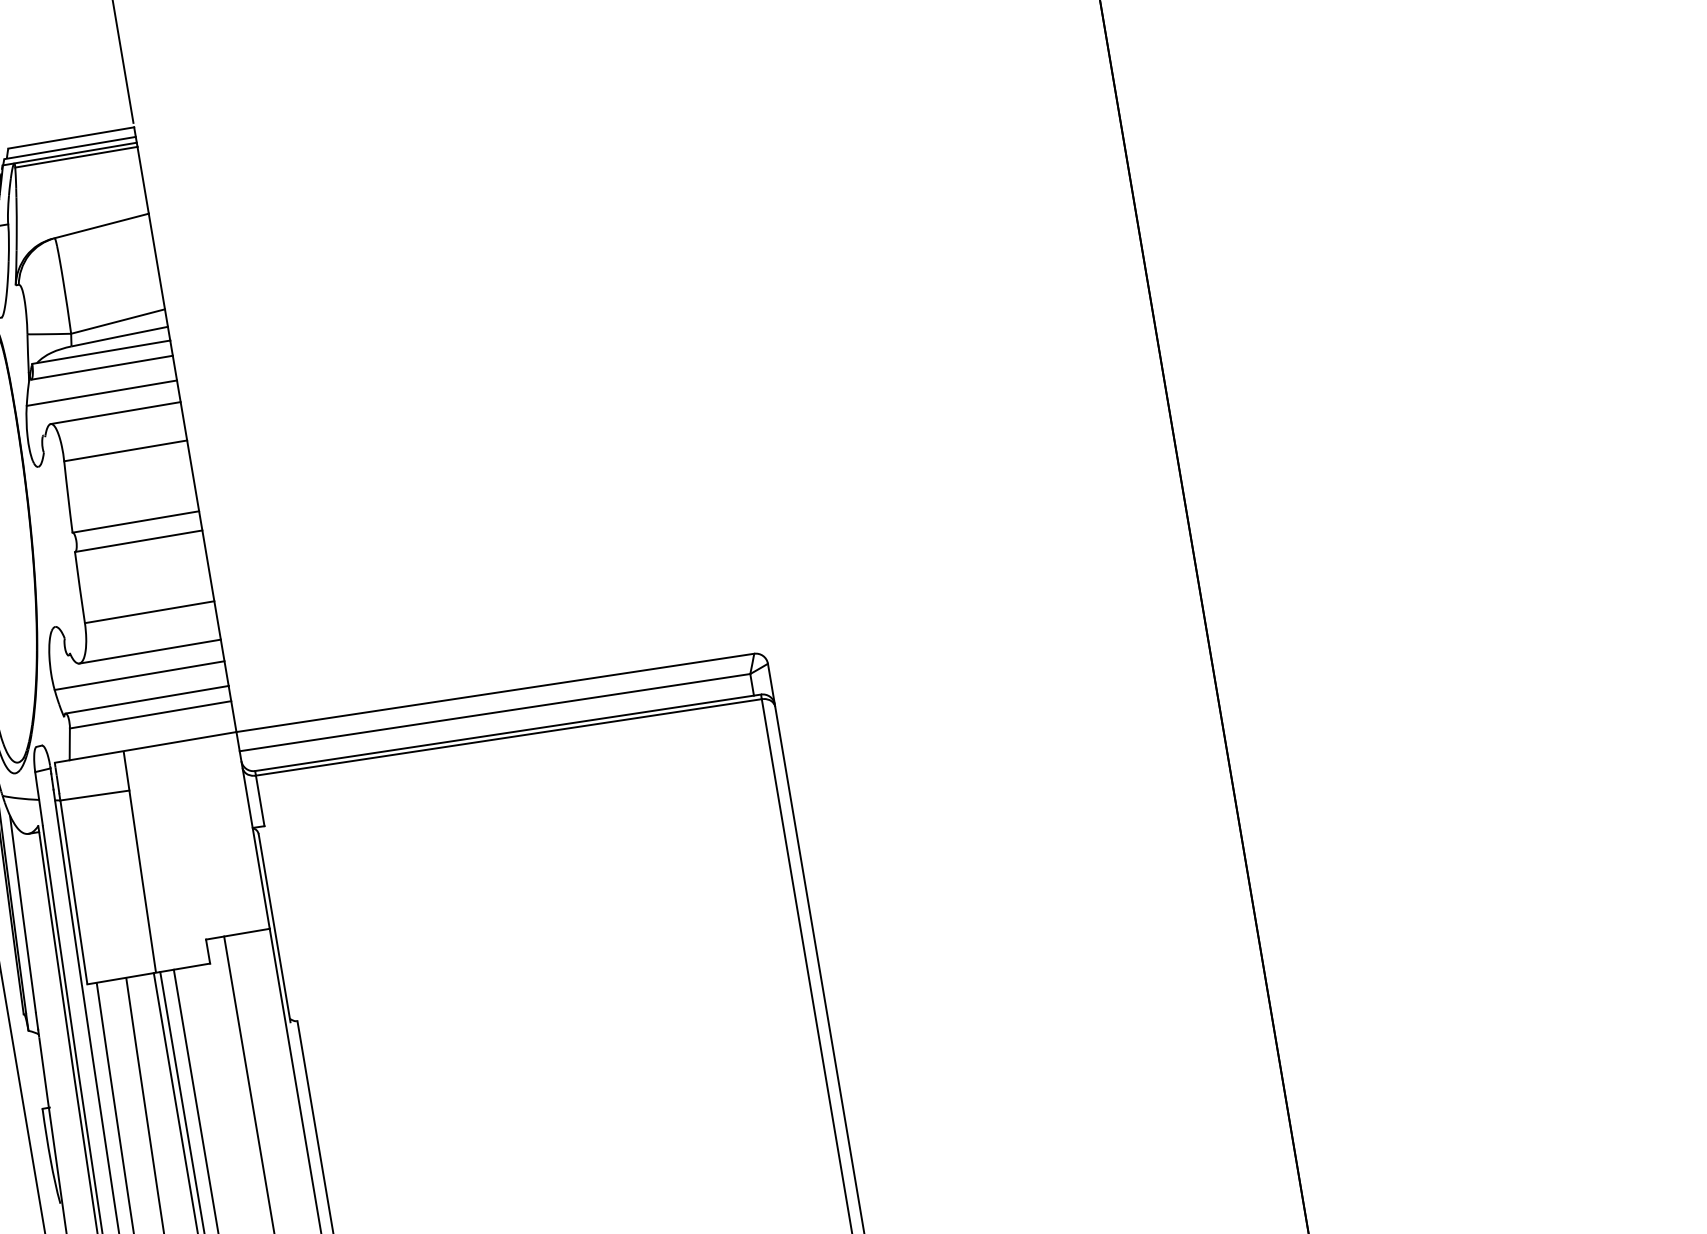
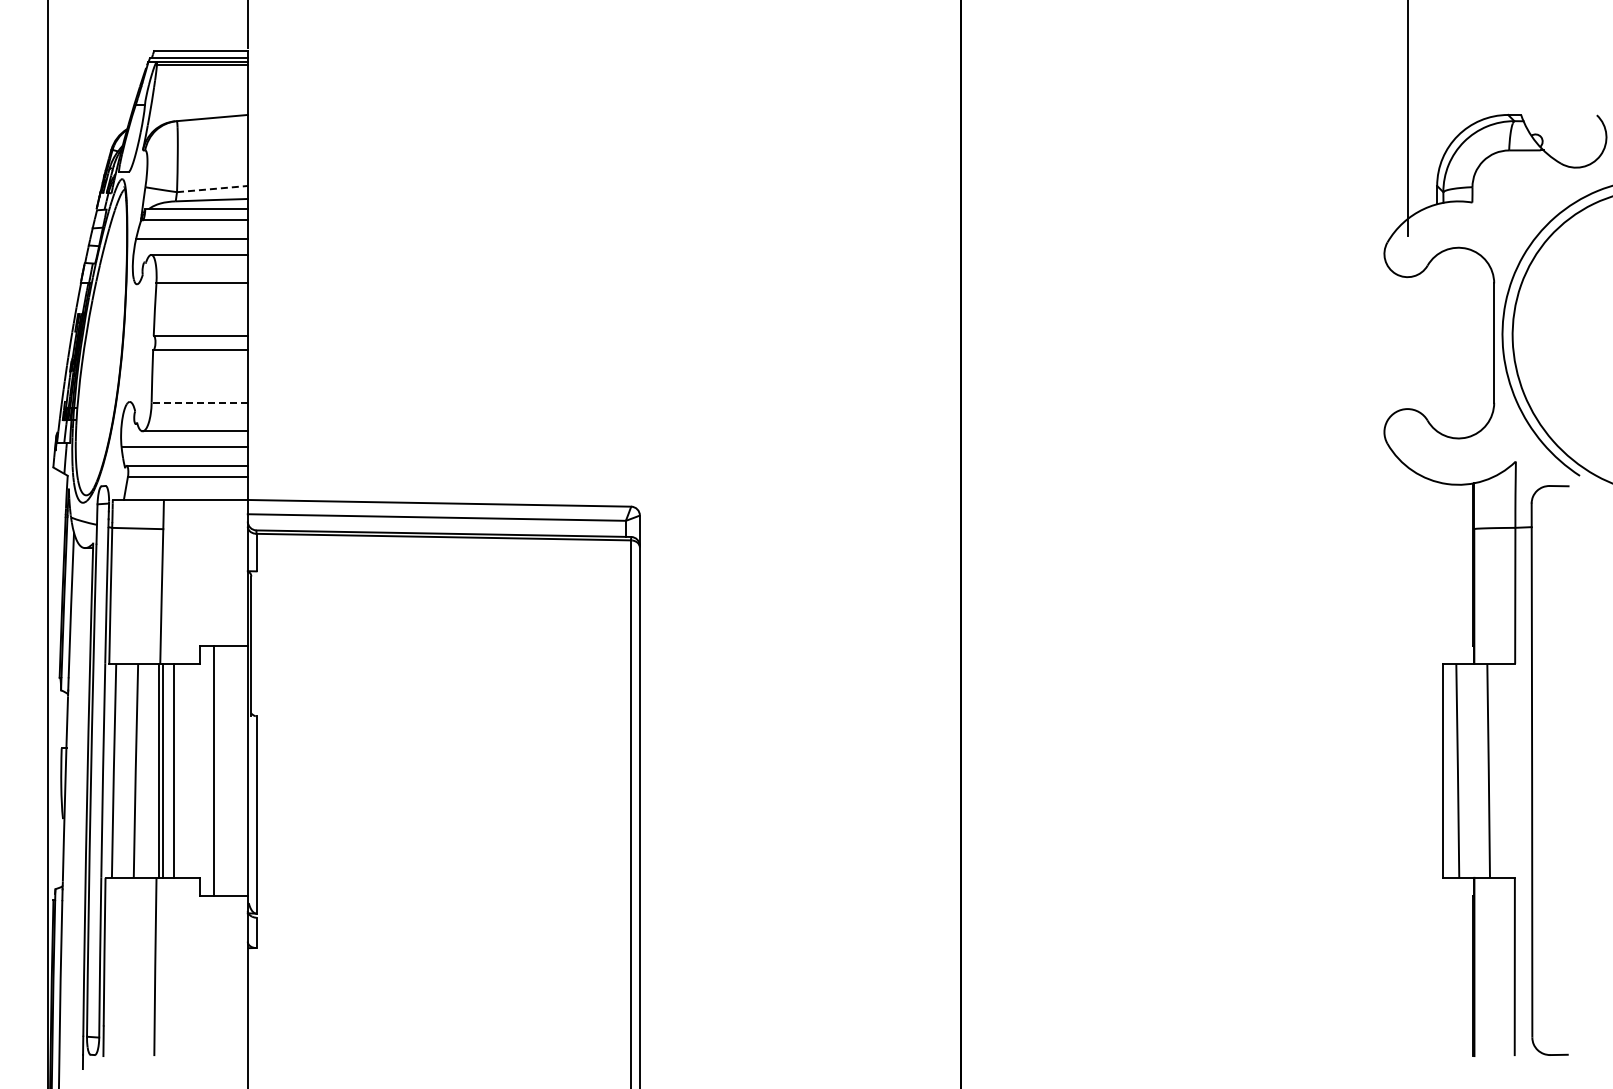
line: (118, 322) -> (212, 189), solid -> dashed
line: (149, 611) -> (199, 402), solid -> dashed

